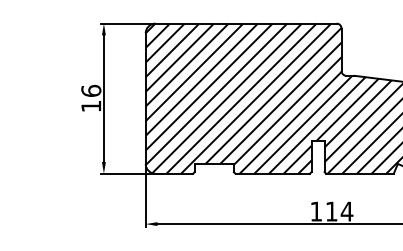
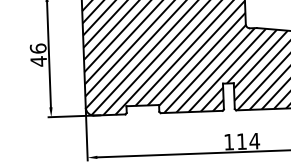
text: (91, 106) -> (38, 61), 16 -> 46

